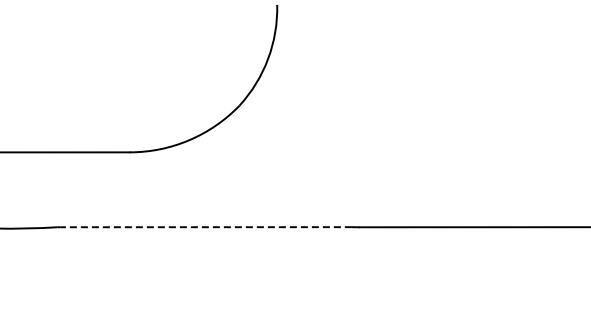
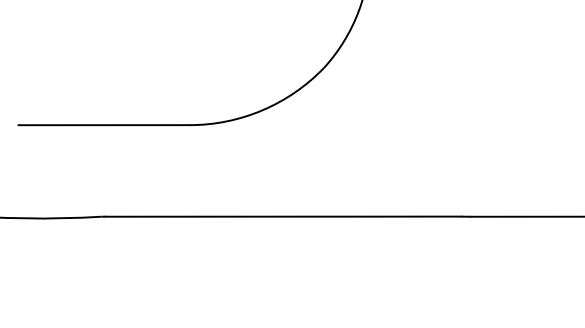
line: (206, 227) -> (283, 217), dashed -> solid

